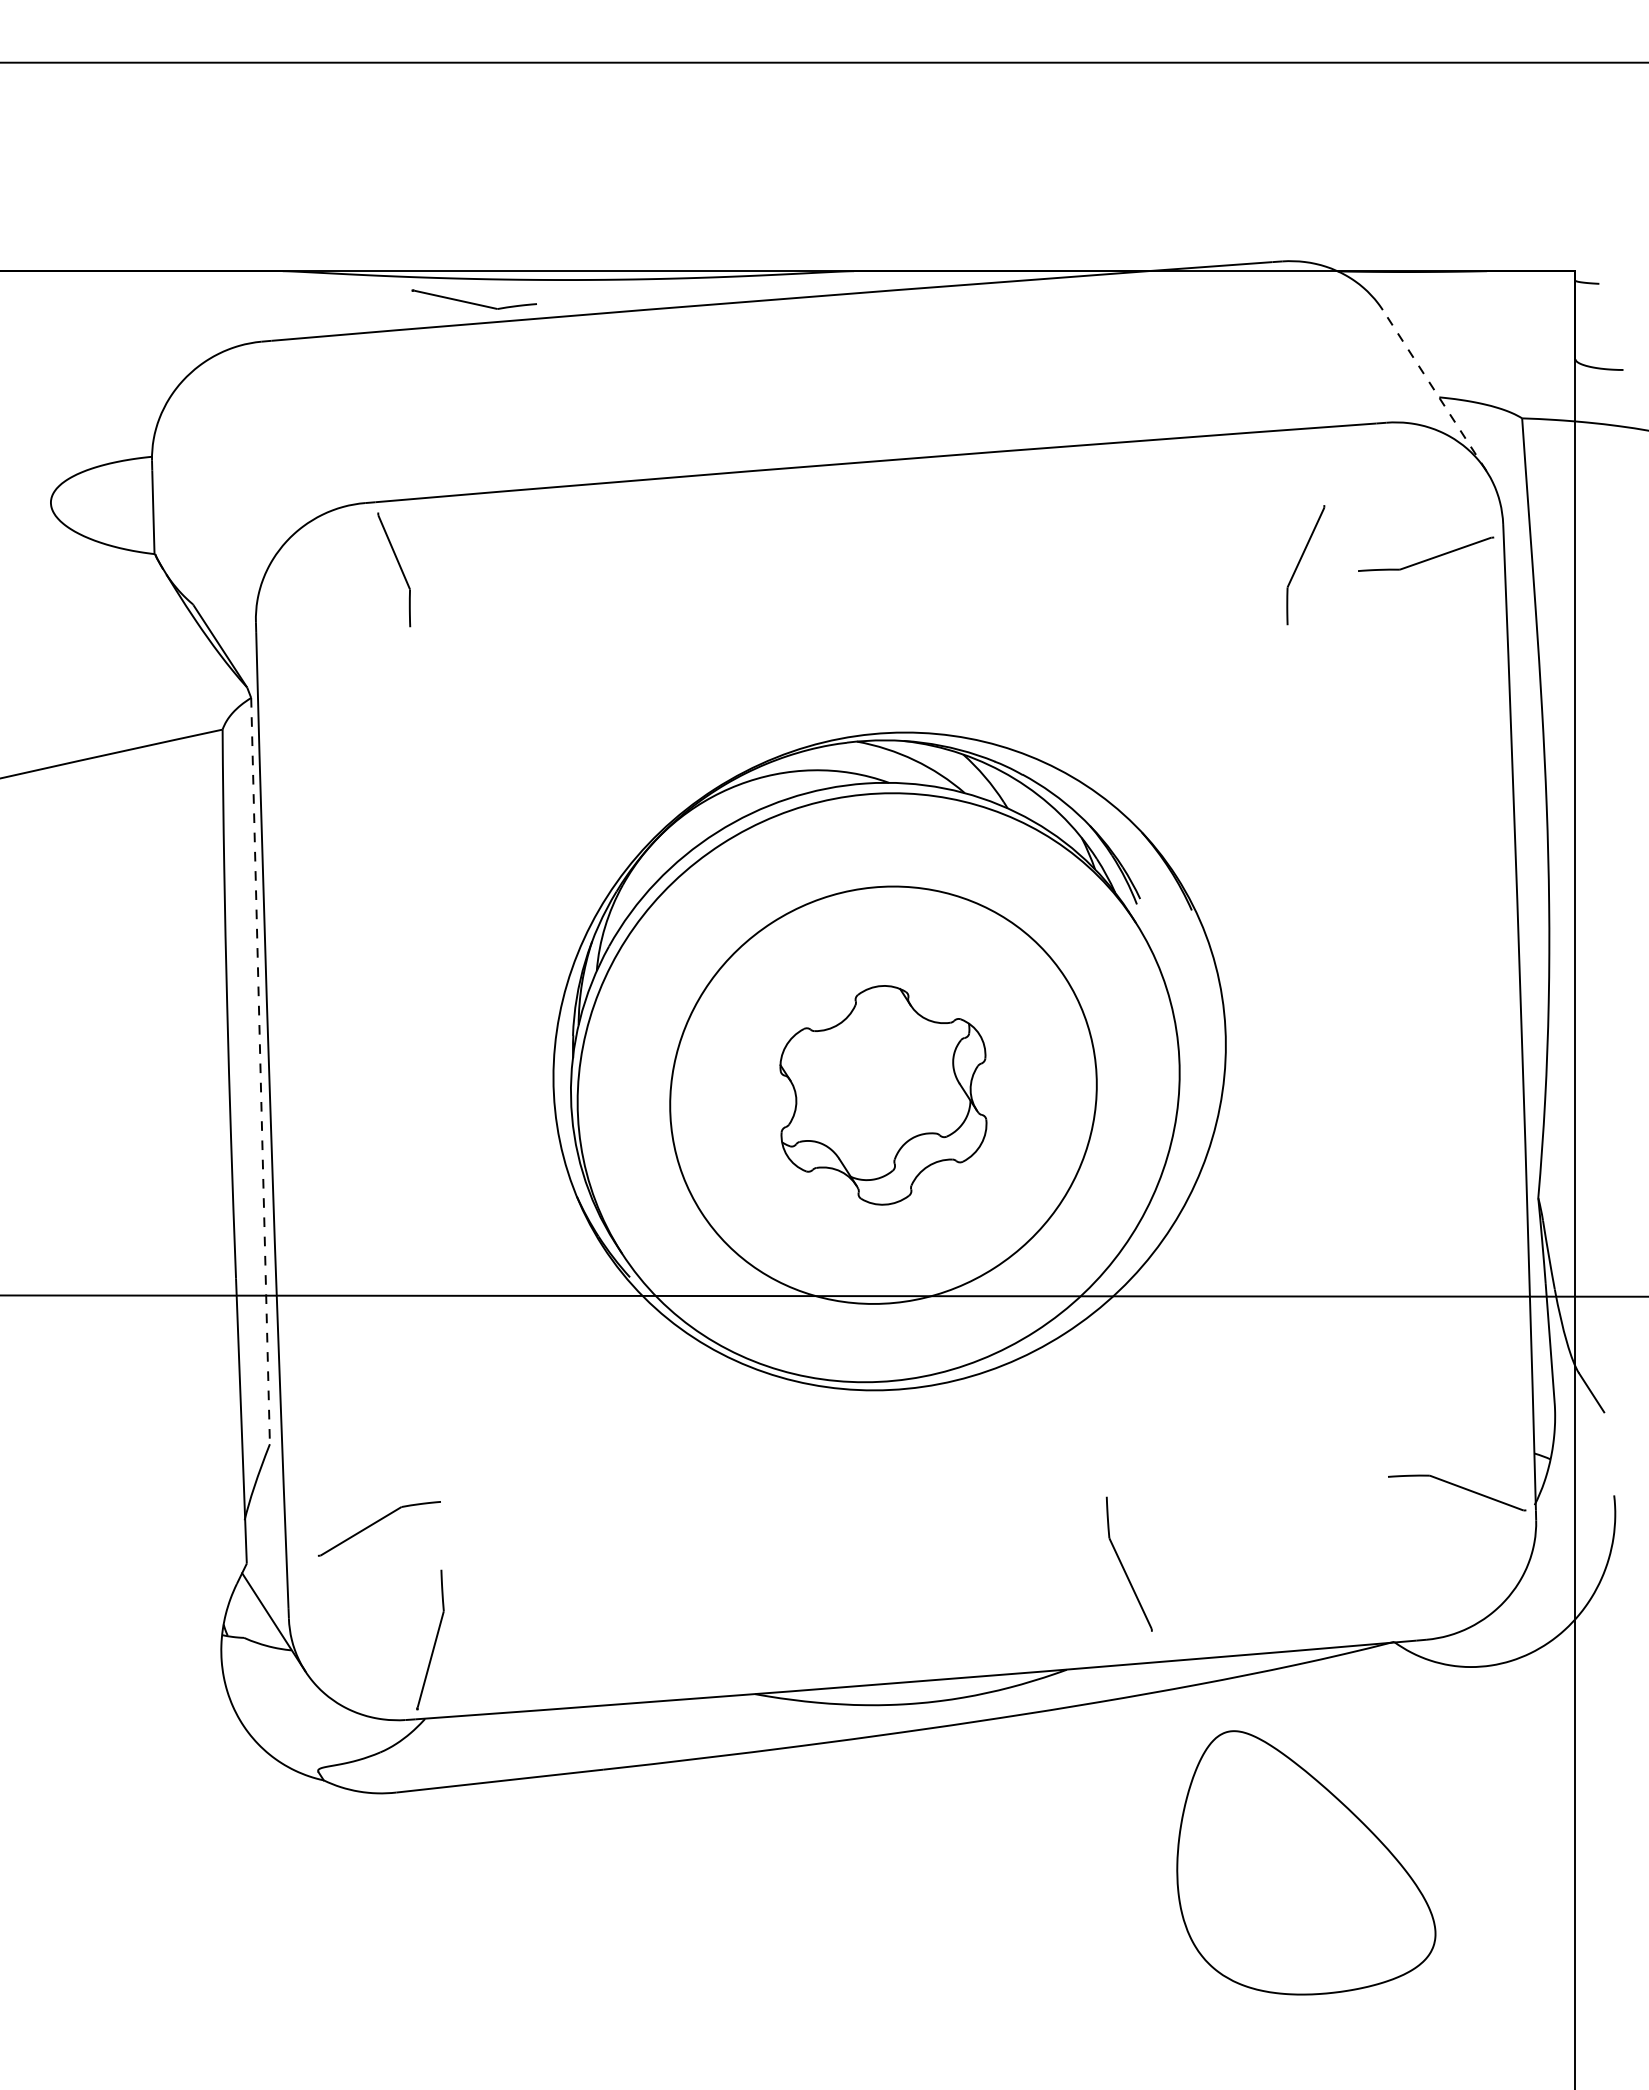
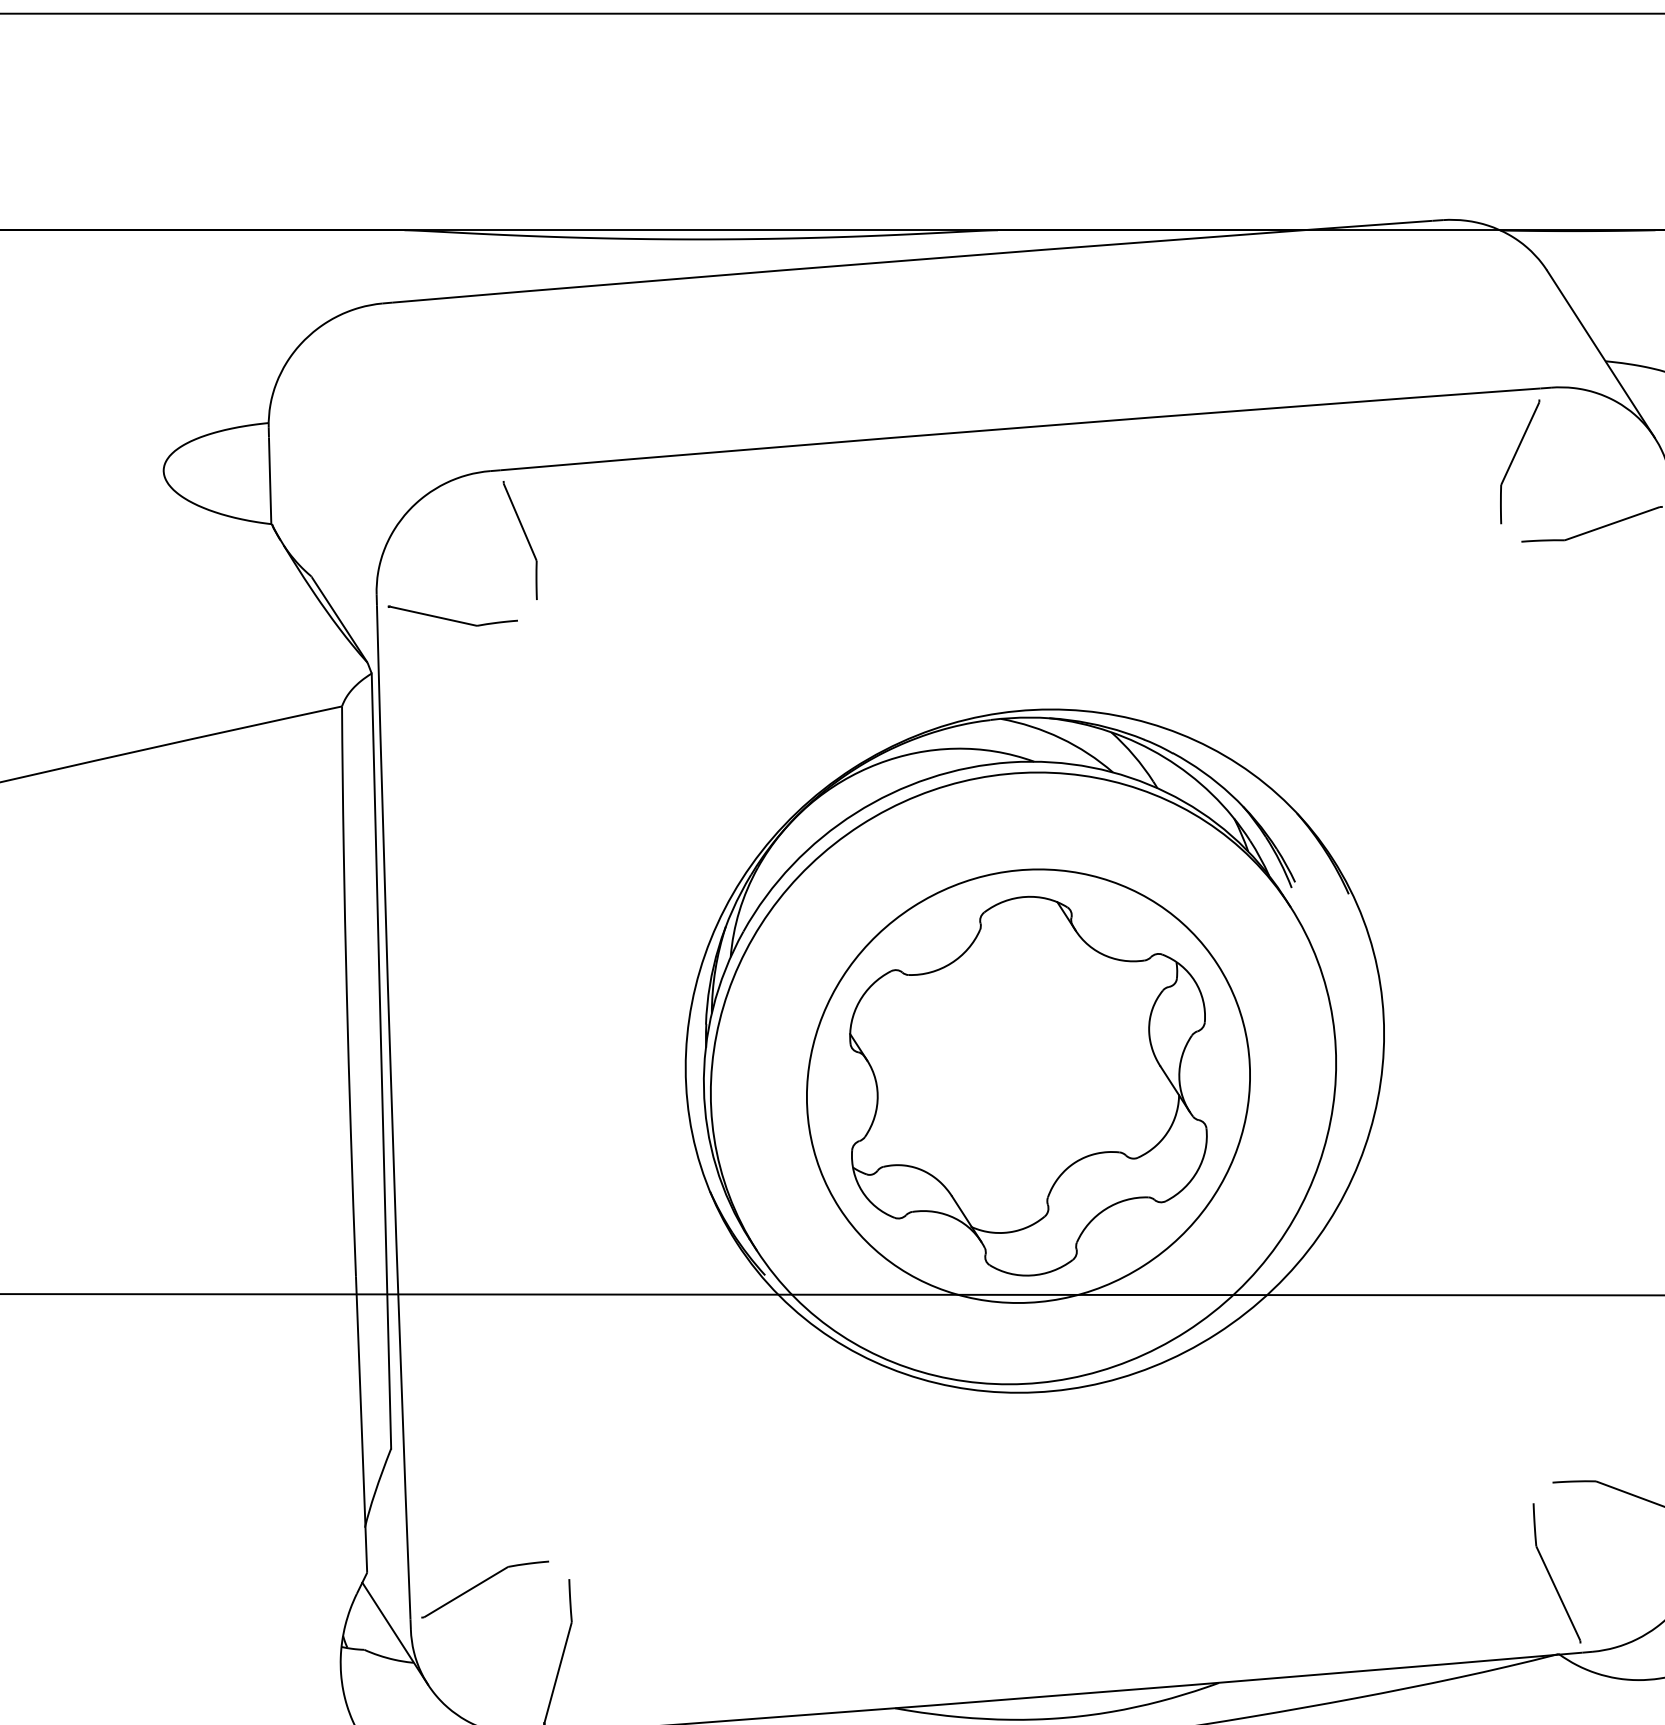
part: (473, 299) -> (452, 615), moved
line: (1434, 390) -> (1600, 354), dashed -> solid
part: (1305, 565) -> (1519, 462), moved
line: (260, 1071) -> (381, 1061), dashed -> solid
part: (883, 1095) -> (1028, 1086), size x1.67
part: (379, 1528) -> (485, 1589), moved
part: (1128, 1563) -> (1556, 1572), moved

